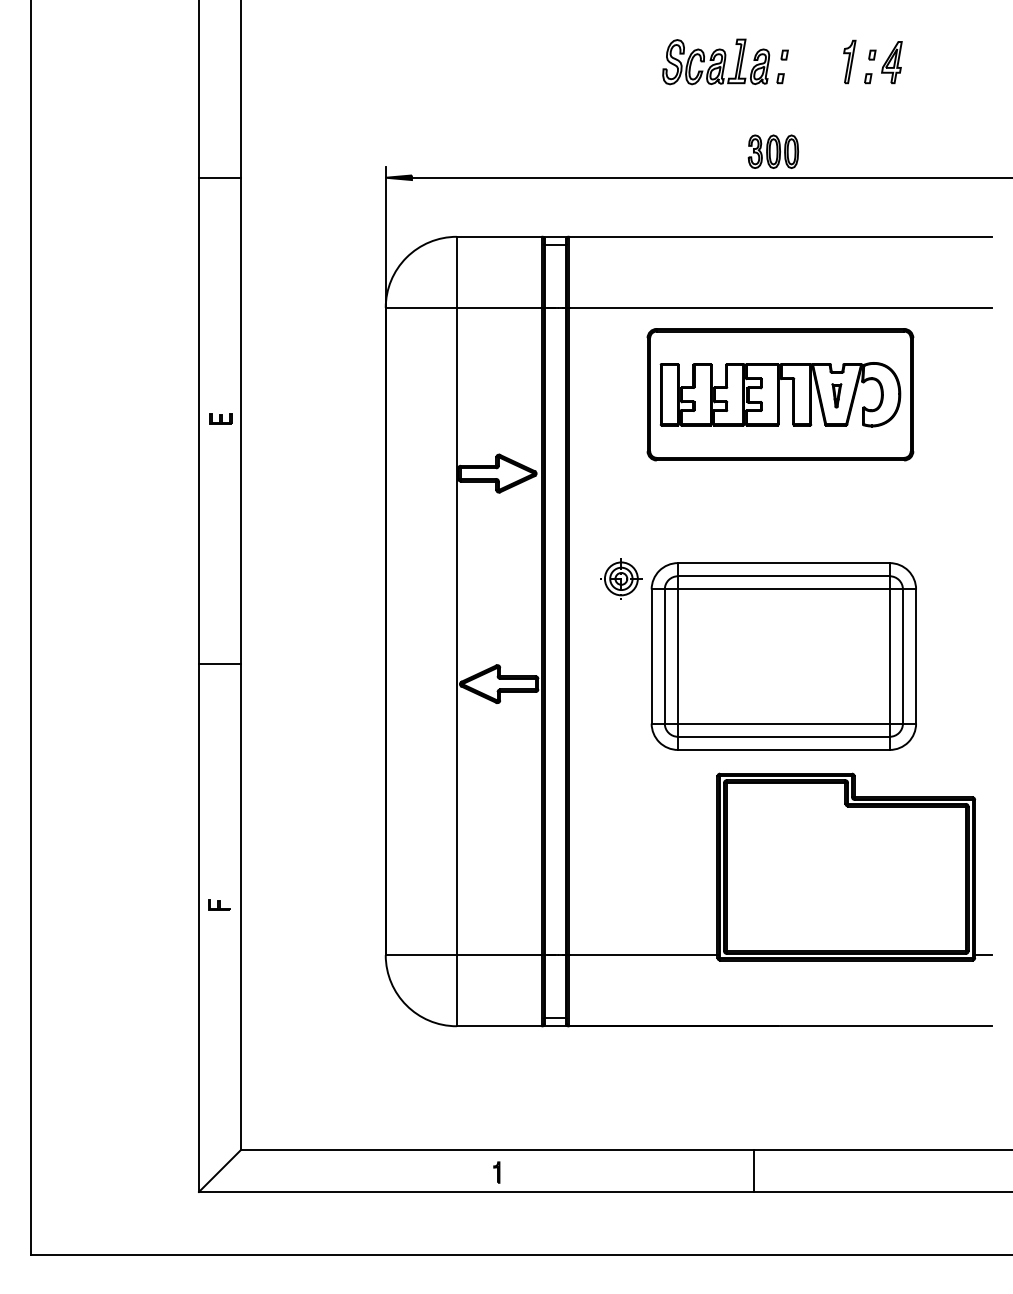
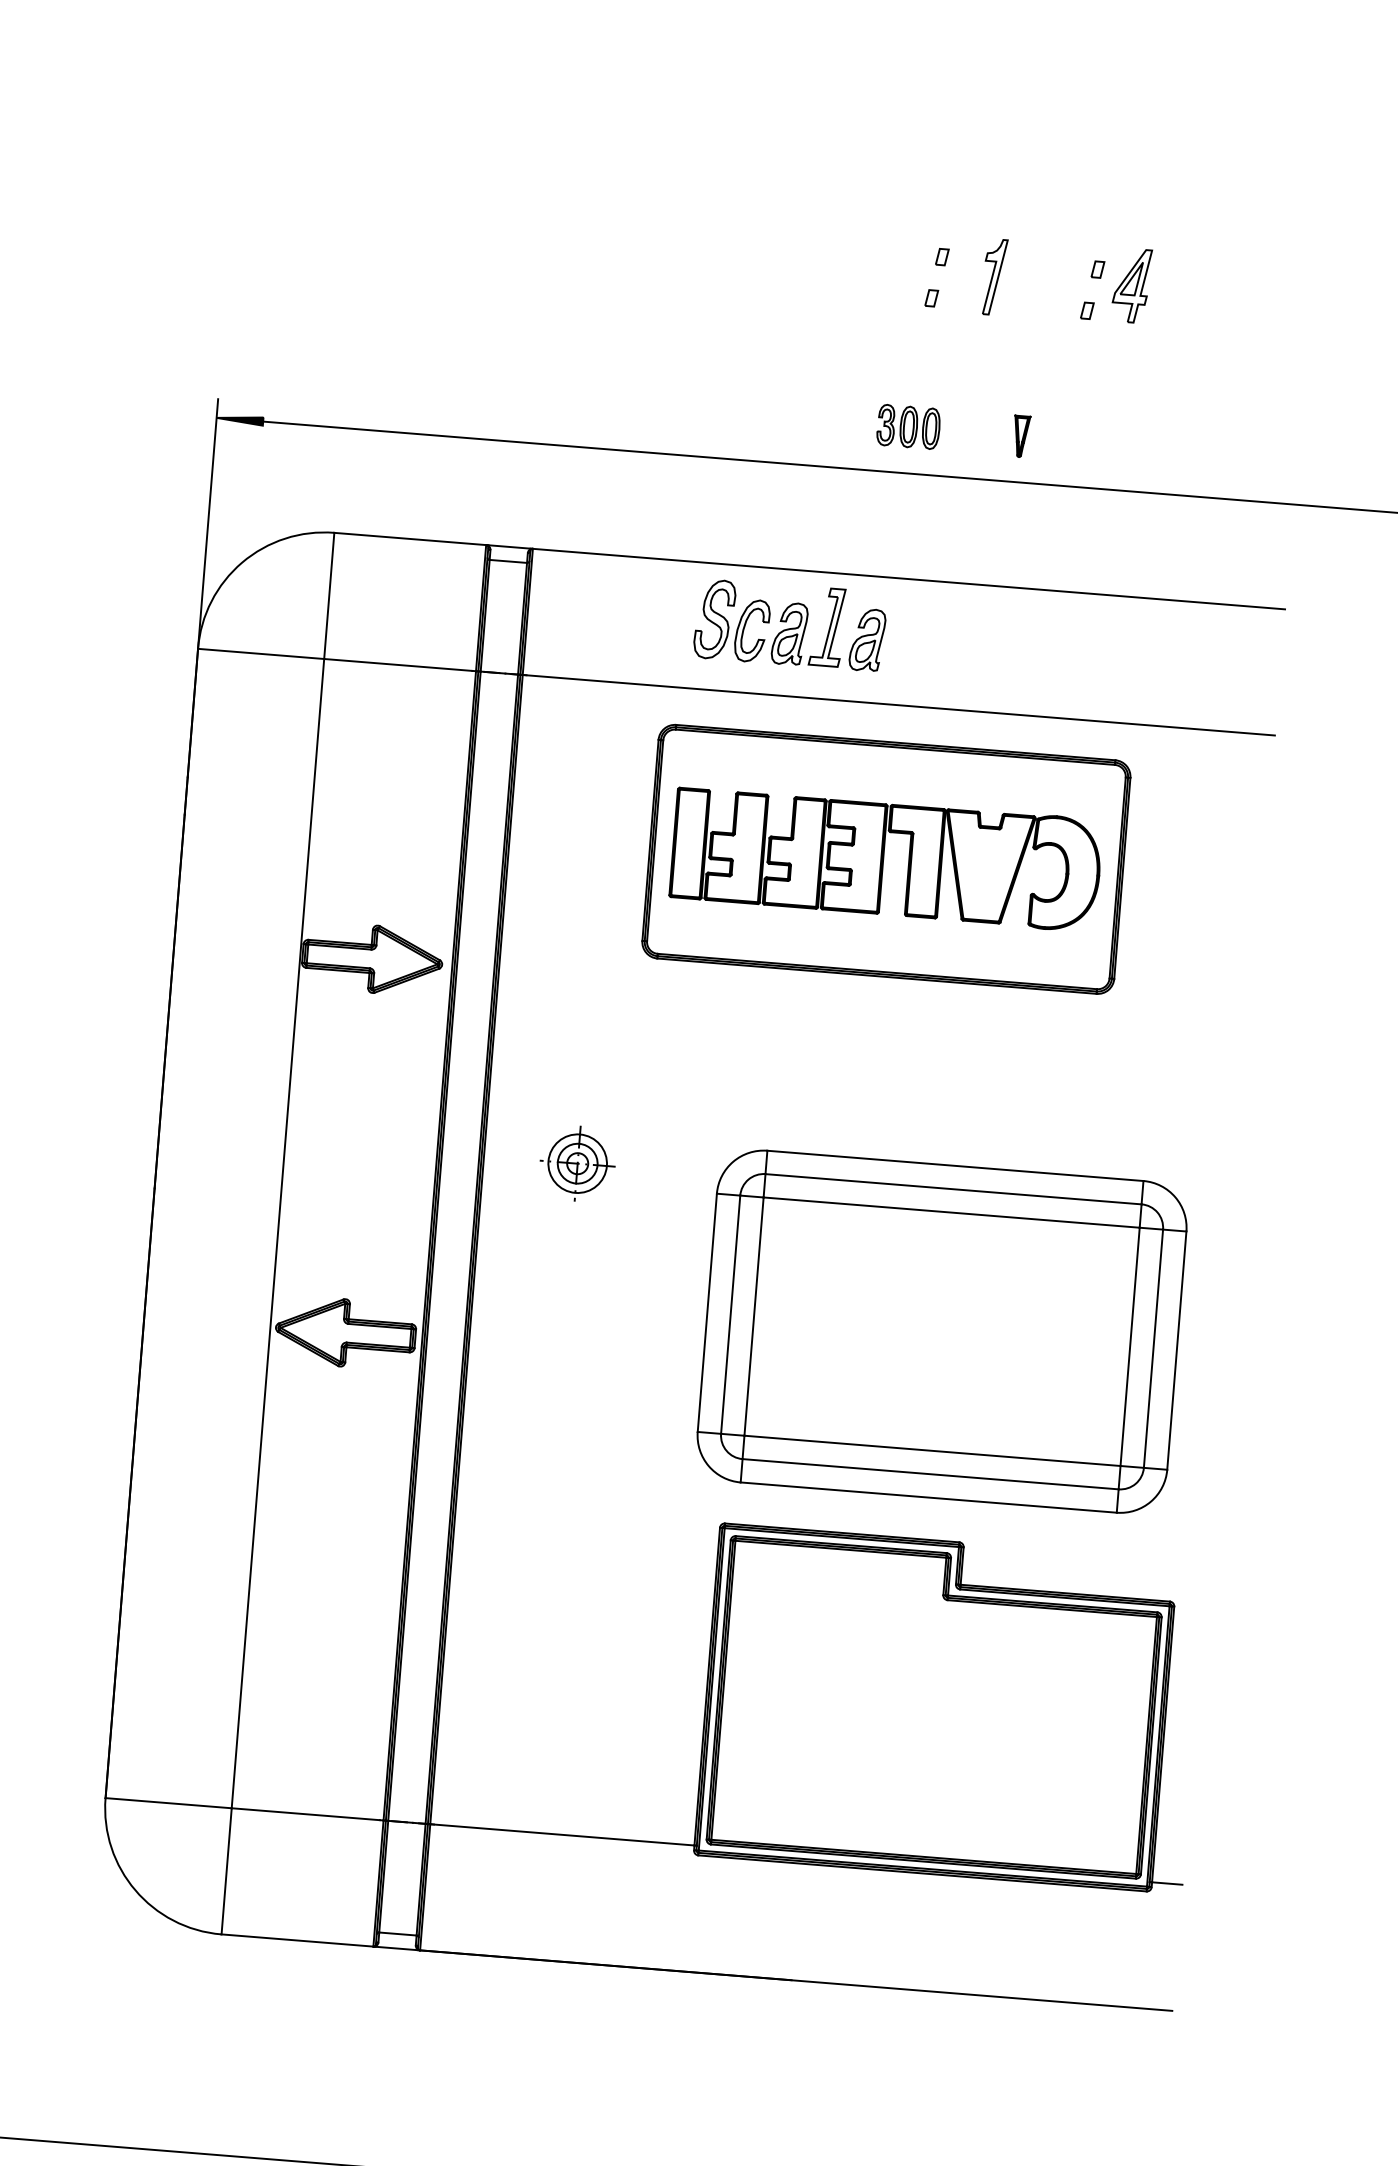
part: (716, 61) -> (791, 624), moved
part: (849, 61) -> (994, 276), moved
part: (773, 151) -> (908, 426), size x0.7
part: (836, 395) -> (1020, 435), moved
part: (783, 656) -> (941, 1331), moved

